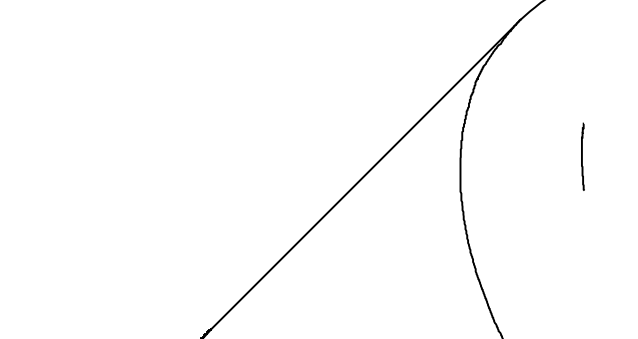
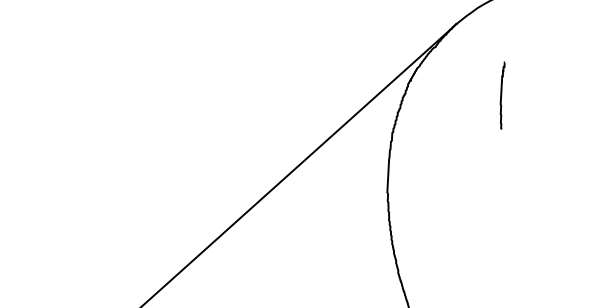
curve: (582, 156) -> (501, 95), moved

